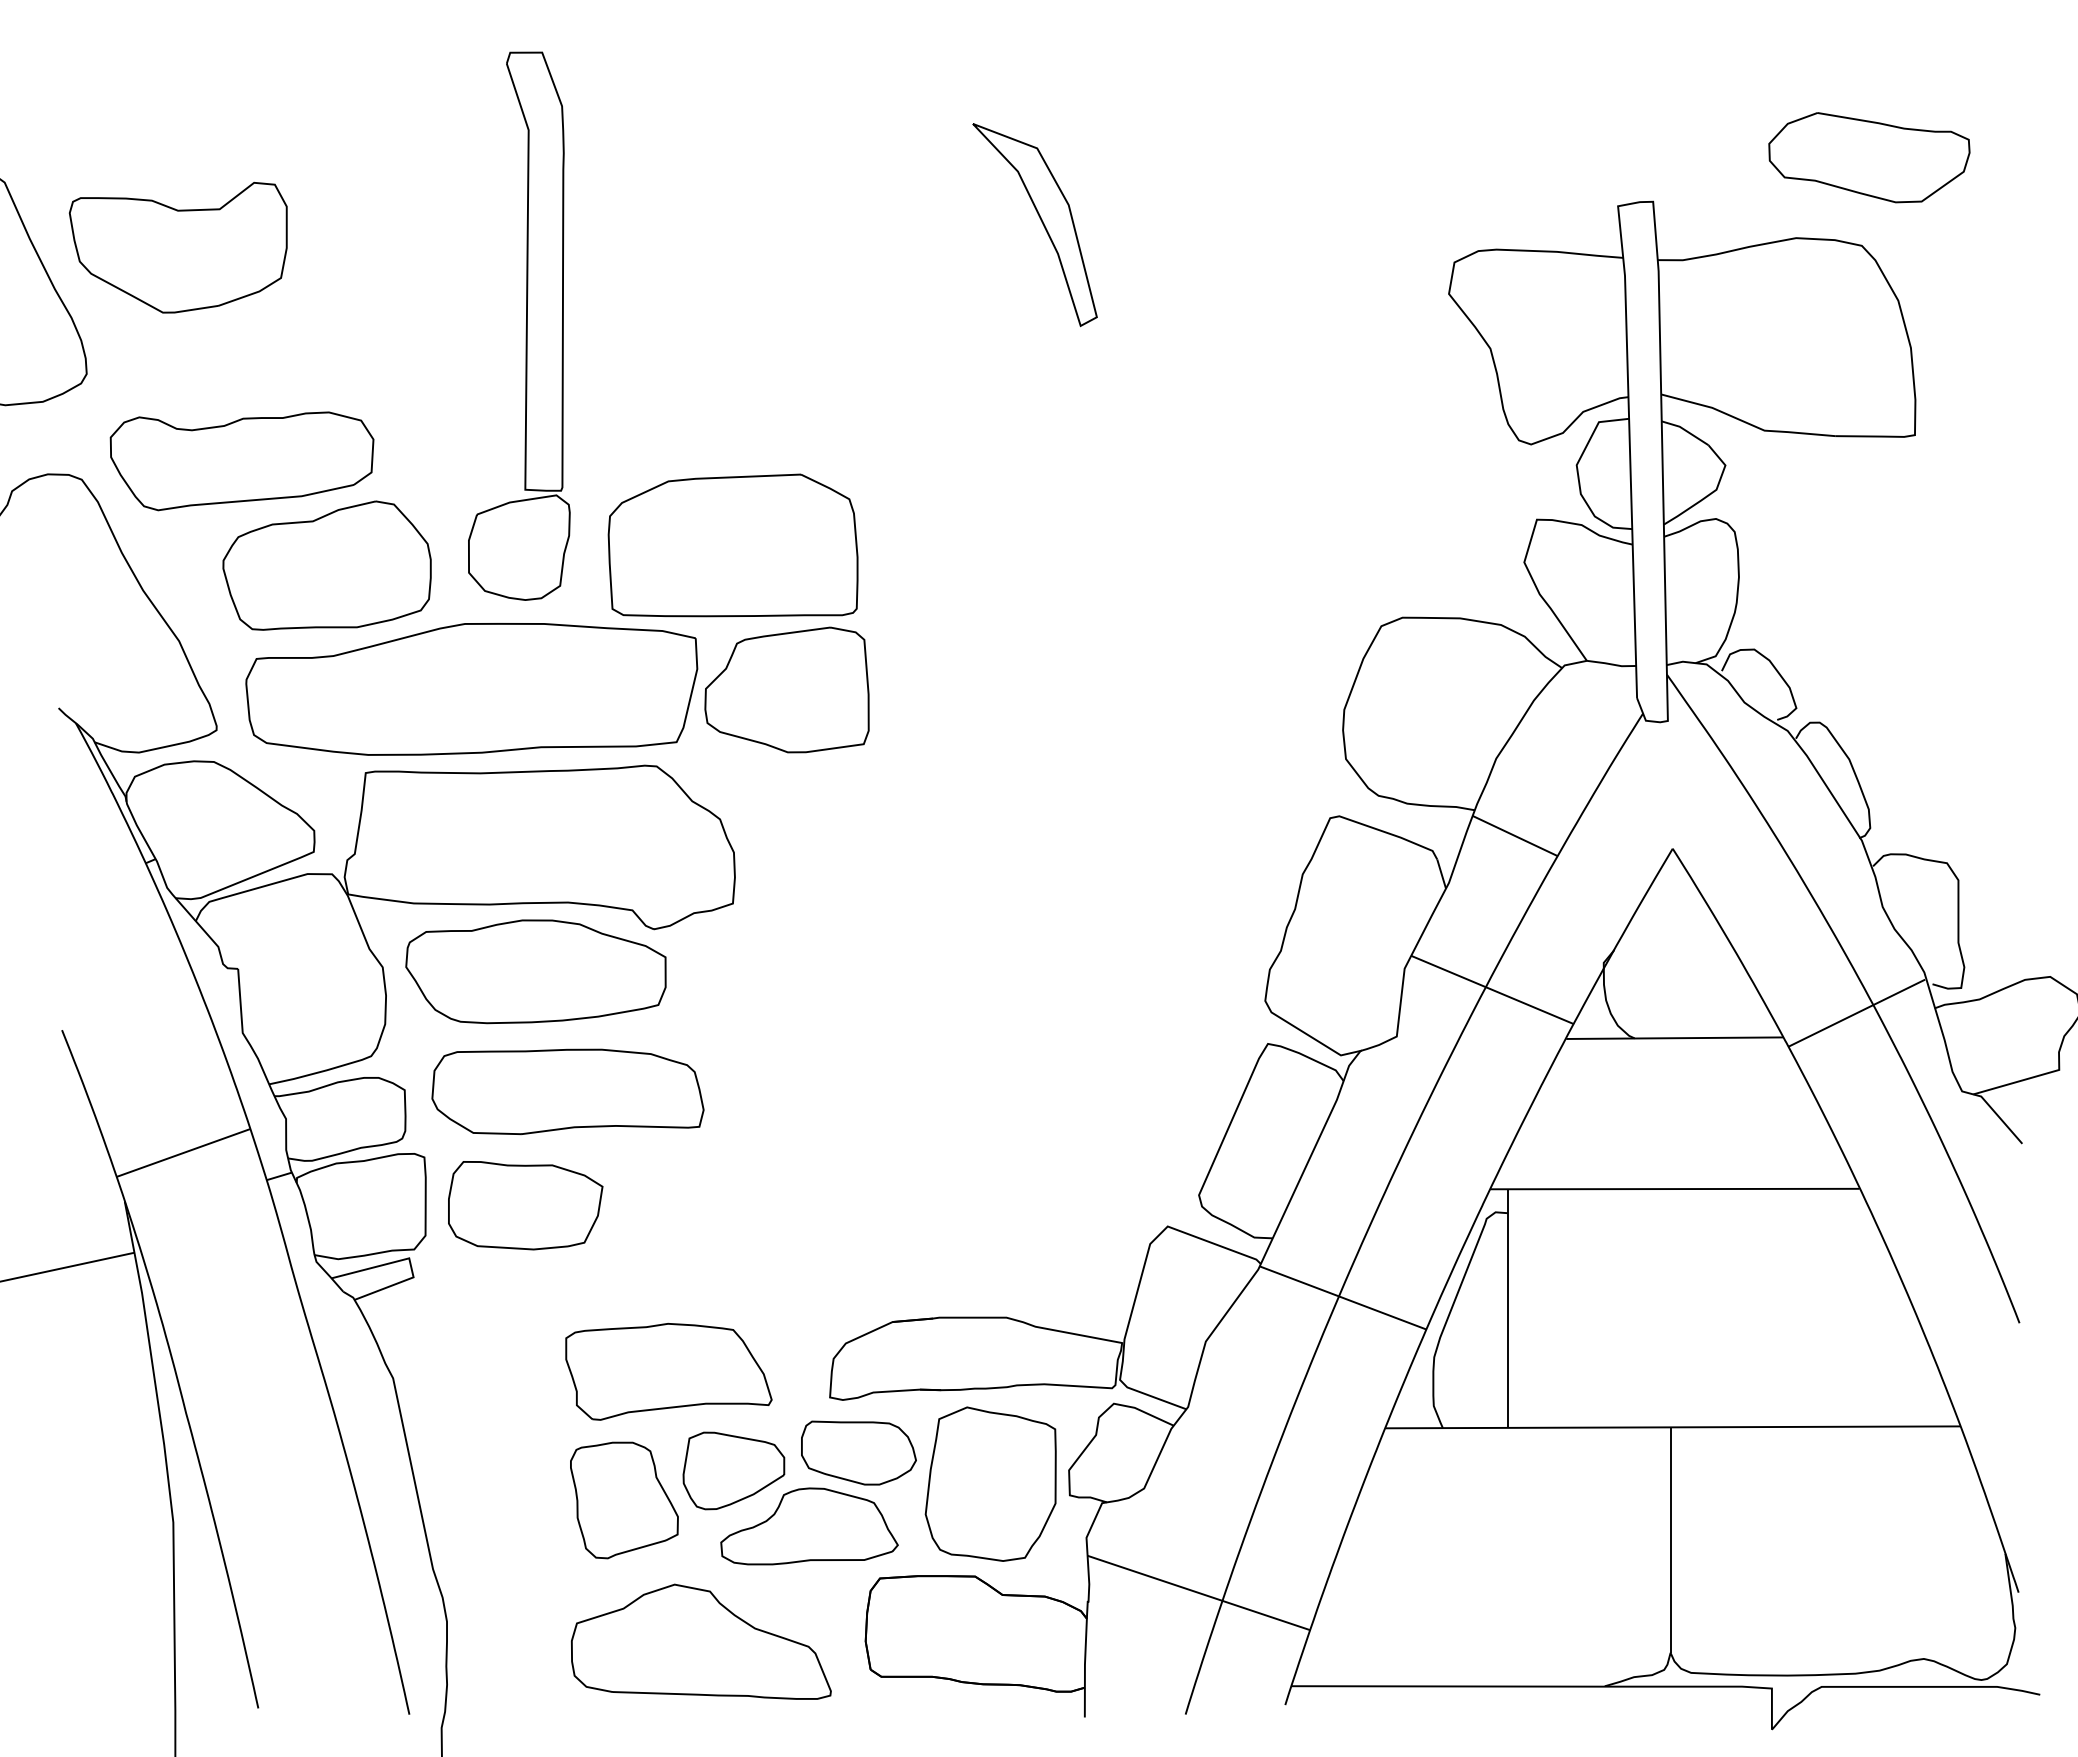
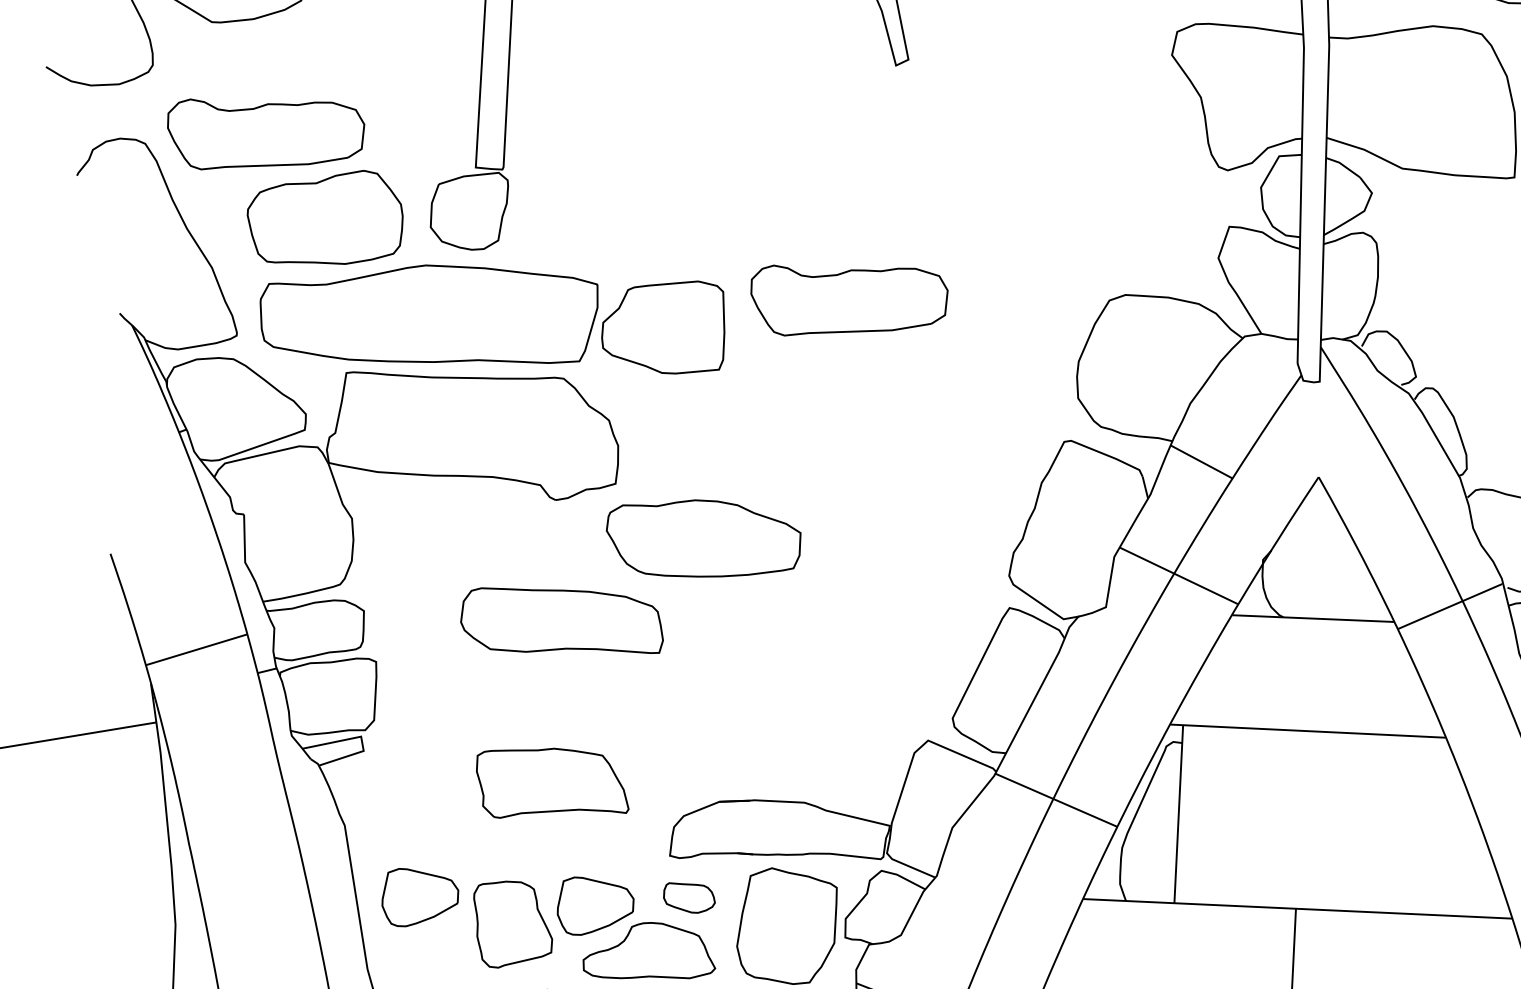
part: (732, 545) -> (628, 216), removed
part: (1032, 645) -> (848, 302), added
part: (535, 971) -> (703, 538), moved
part: (567, 1091) -> (562, 621), moved
part: (525, 1205) -> (449, 701), removed
part: (668, 1371) -> (552, 784), moved
part: (858, 1452) -> (689, 897), size x0.6
part: (498, 1470) -> (420, 898), added

